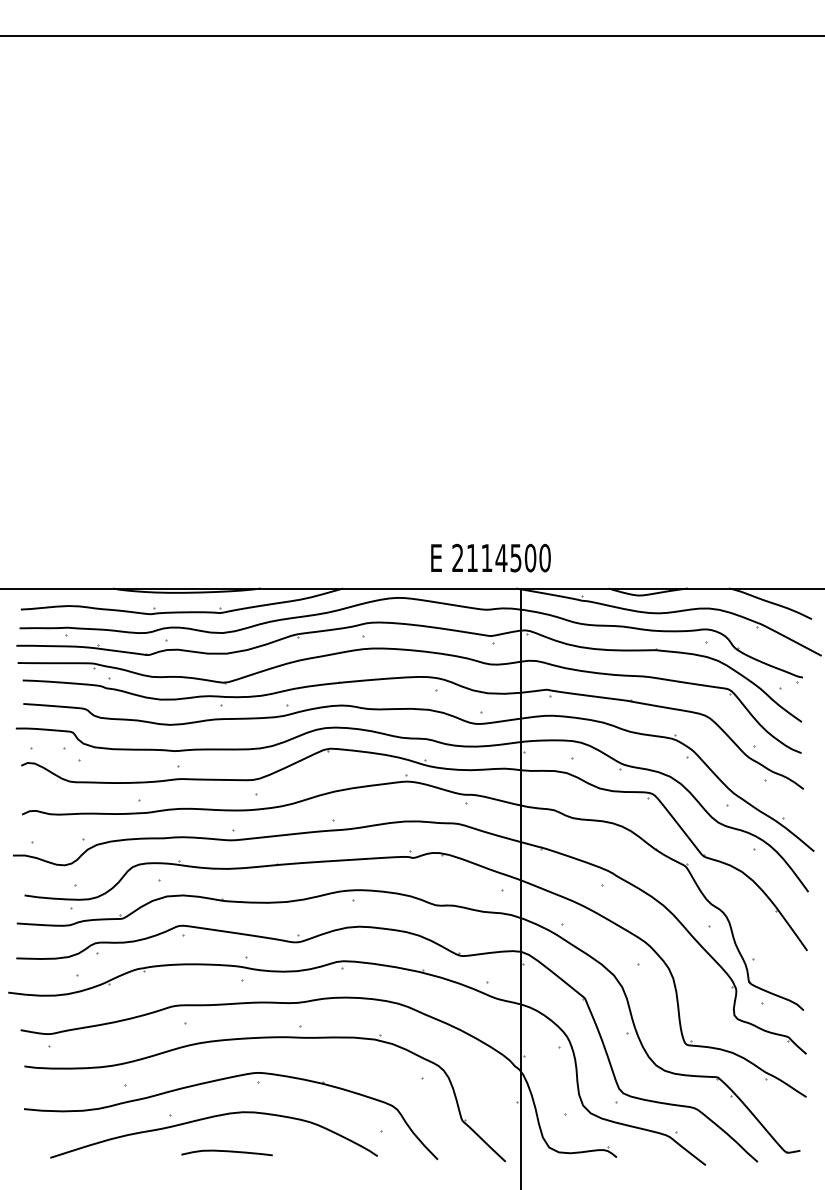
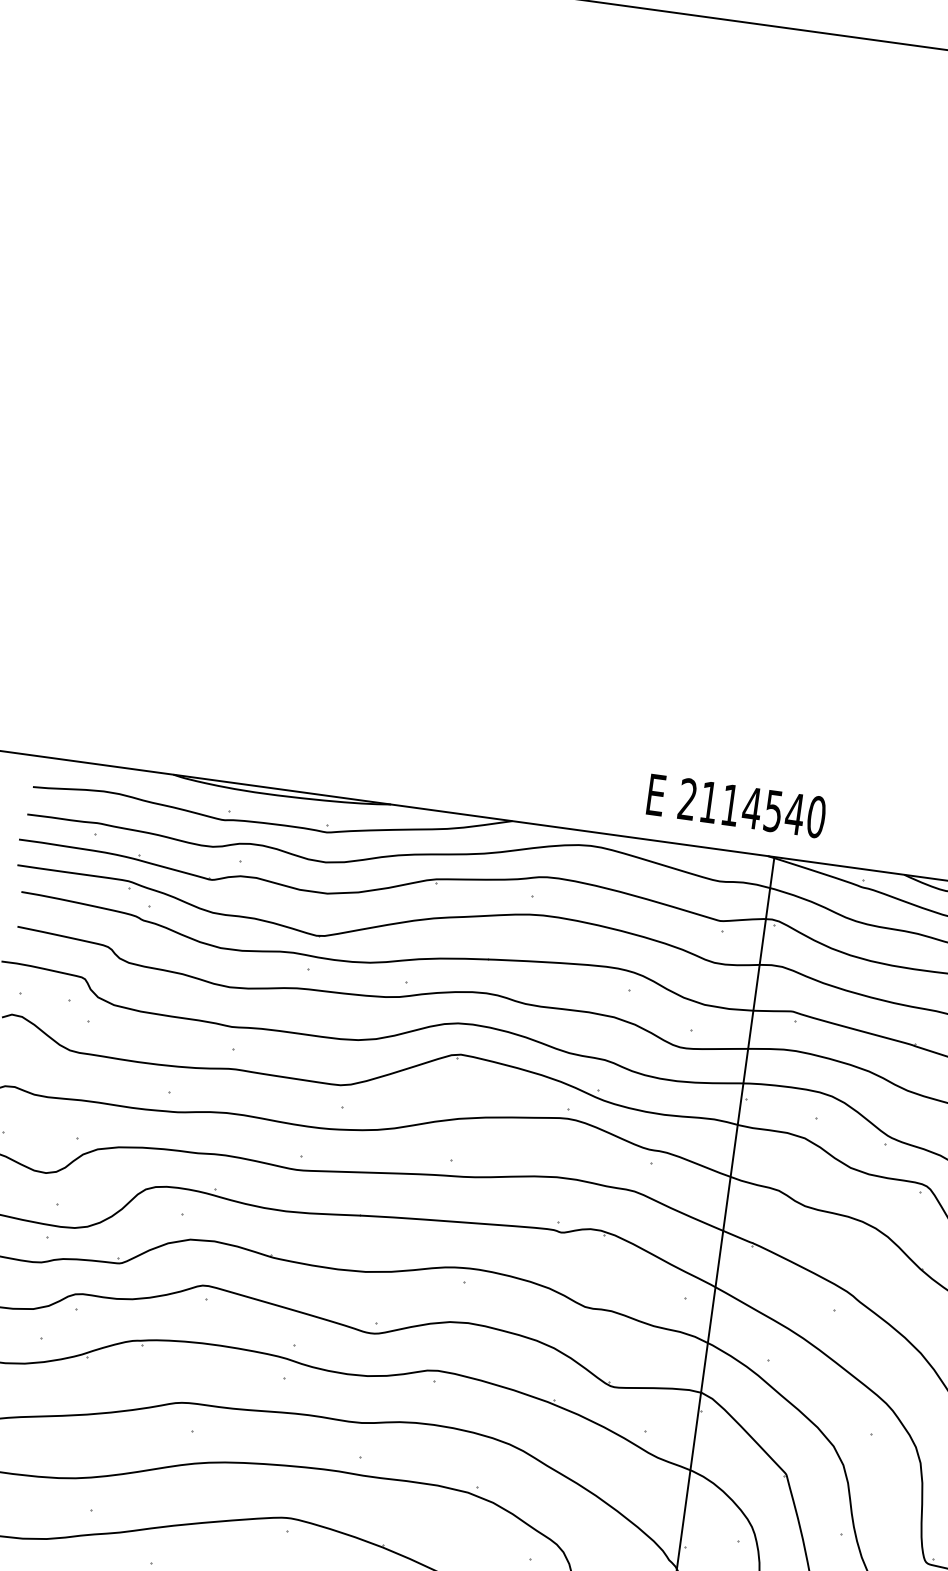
text: (530, 557) -> (795, 813), 2114500 -> 2114540

